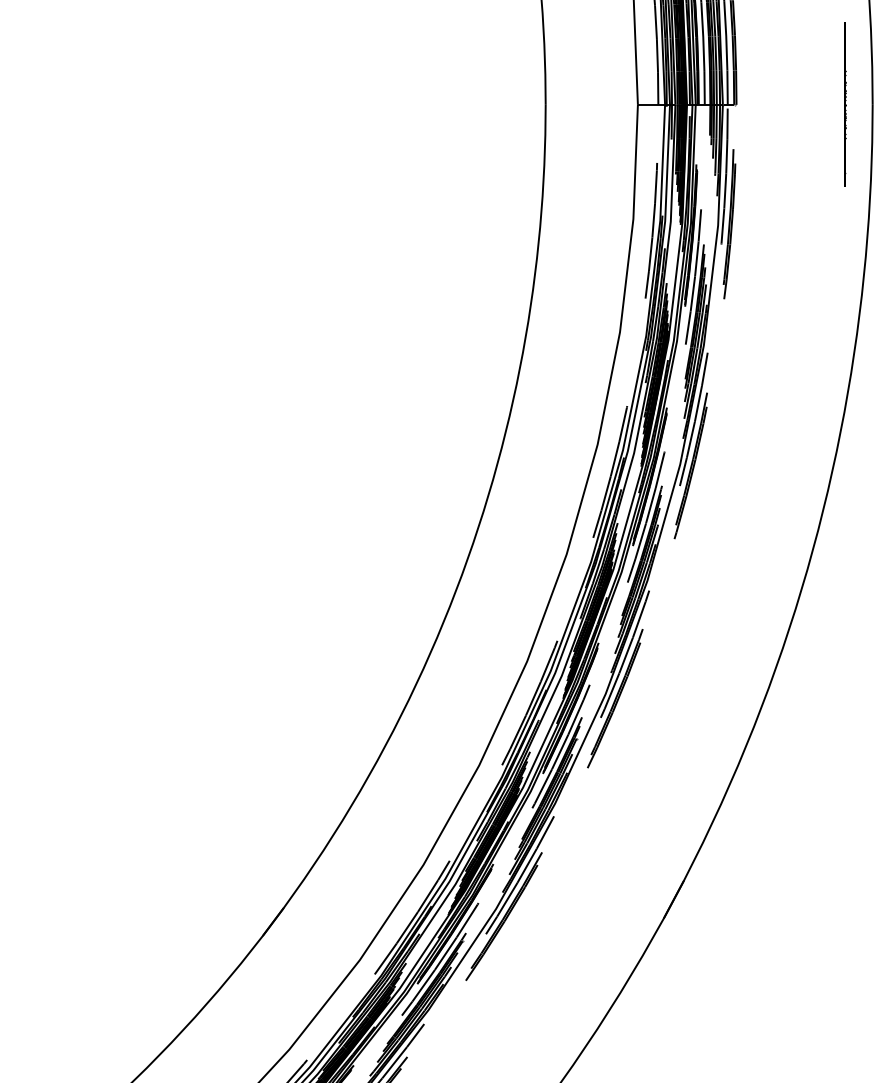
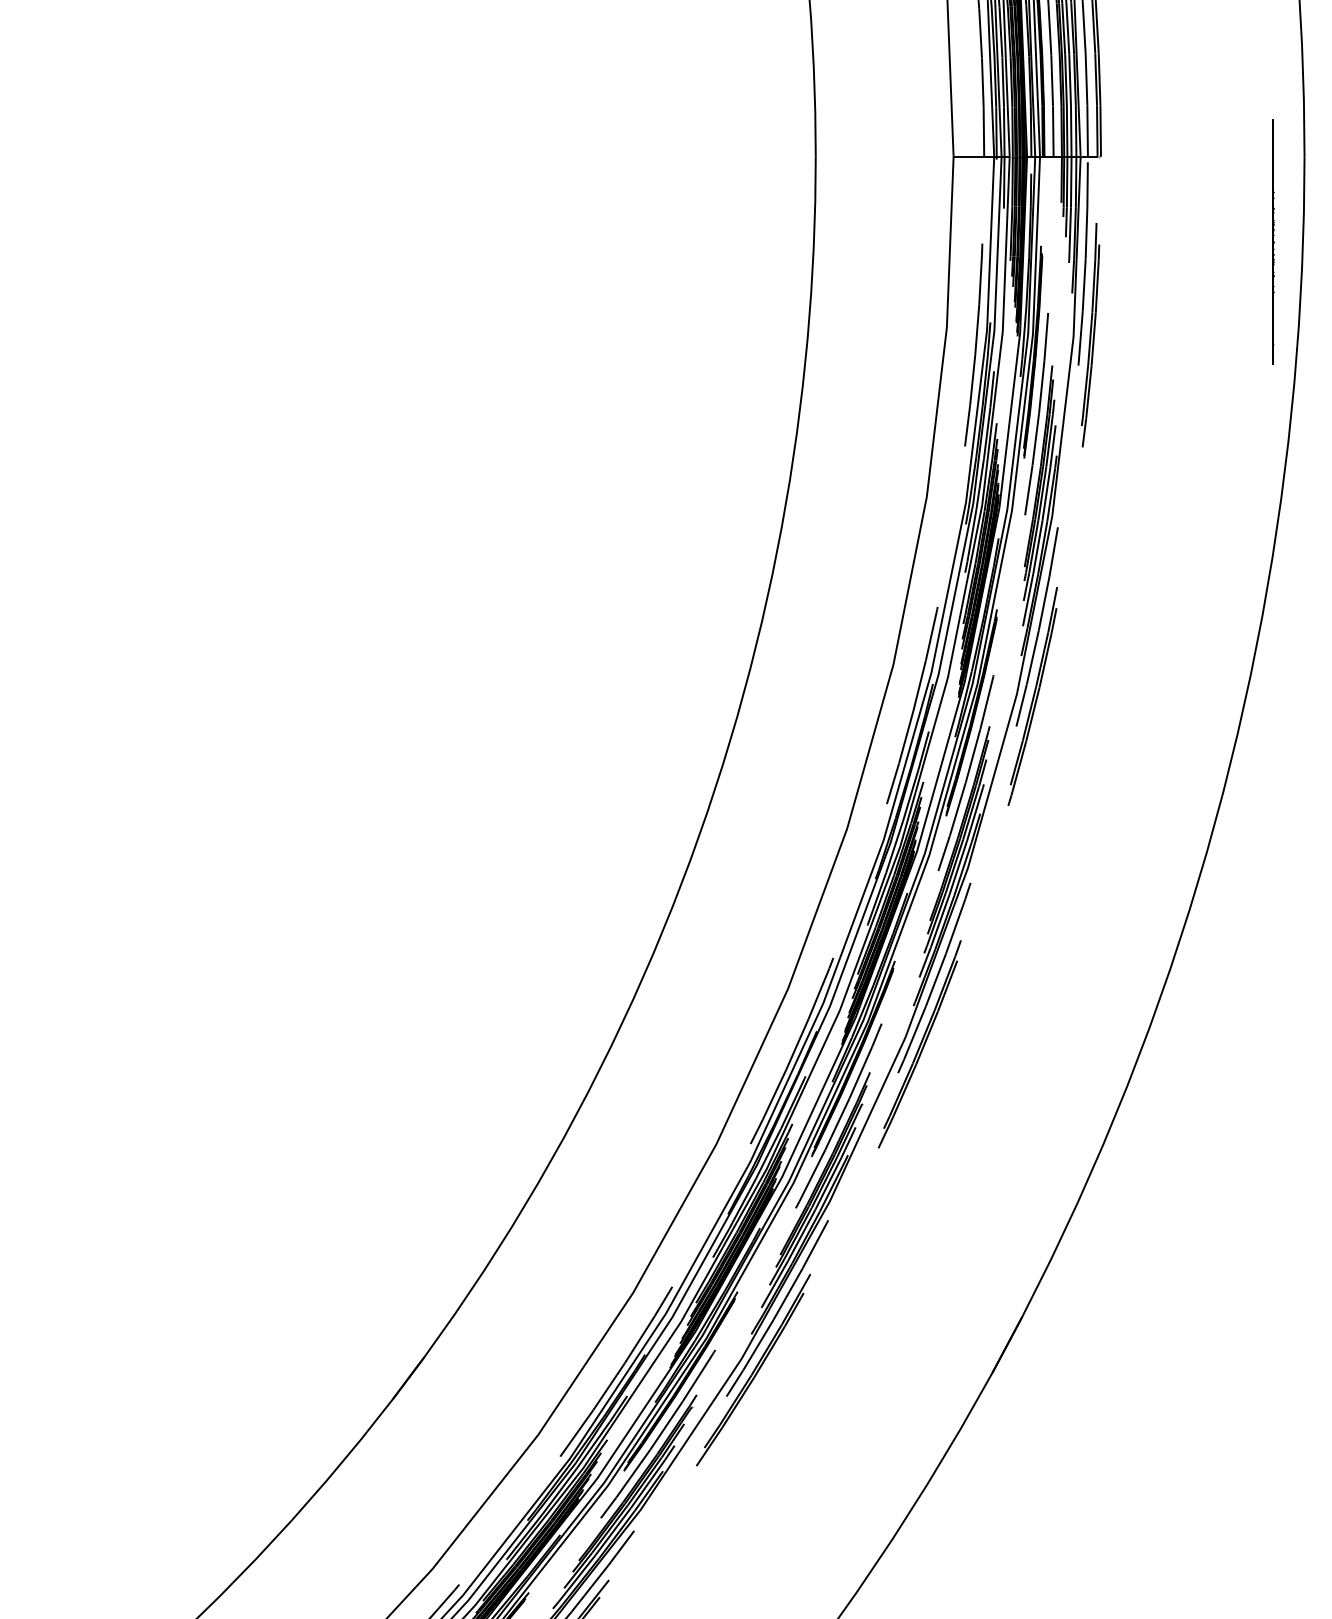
line: (845, 104) -> (1272, 241), moved

